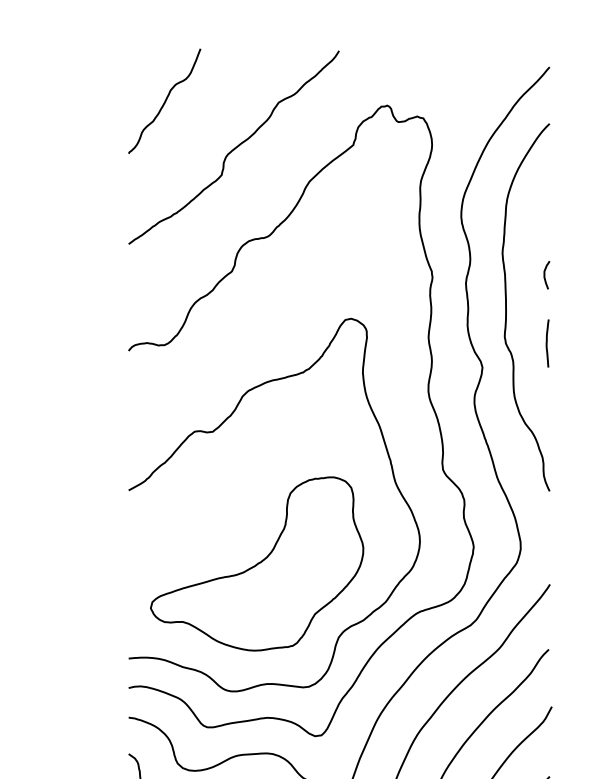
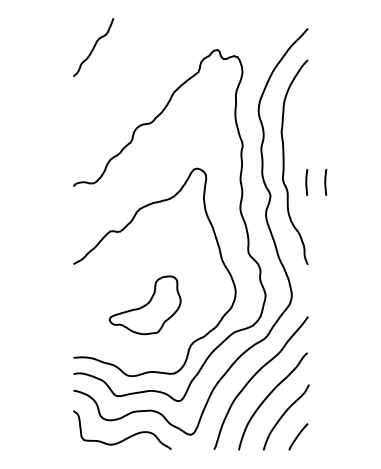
curve: (234, 147) -> (132, 73), removed
curve: (545, 275) -> (305, 144), removed
line: (581, 343) -> (325, 182), added
part: (257, 564) -> (145, 305), size x0.6

